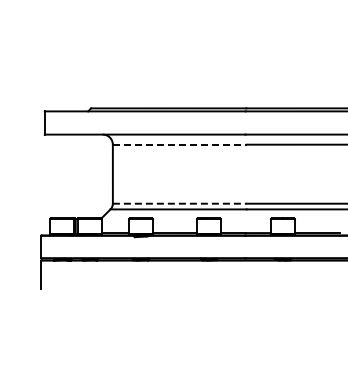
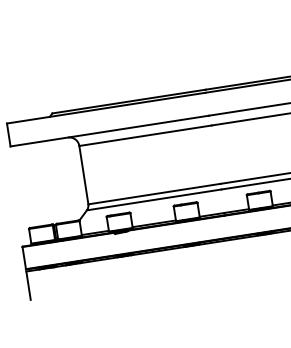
line: (179, 144) -> (145, 135), dashed -> solid
line: (179, 203) -> (154, 193), dashed -> solid

